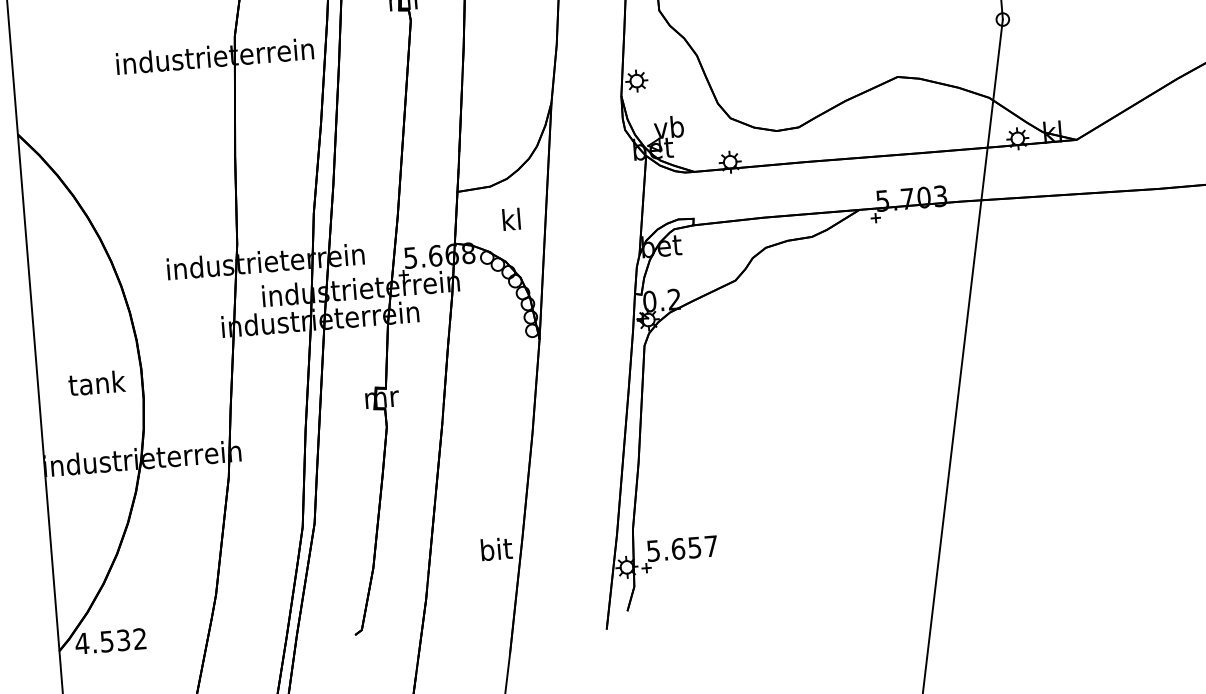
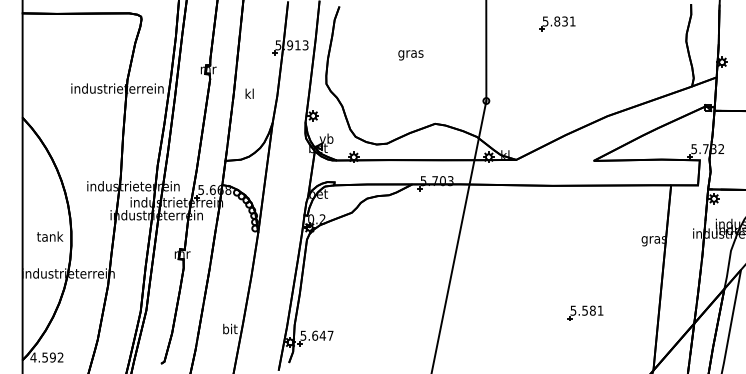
text: (511, 218) -> (249, 93), moved
text: (693, 547) -> (322, 335), 5.657 -> 5.647
text: (122, 640) -> (52, 357), 4.532 -> 4.592

